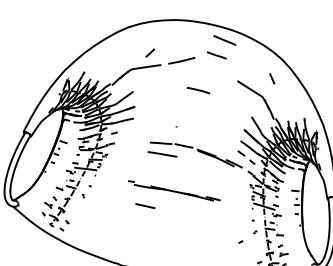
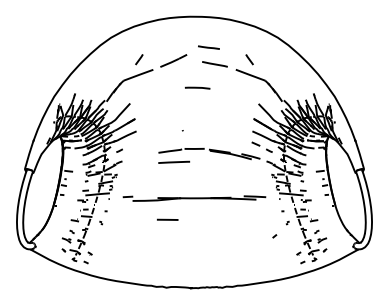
line: (224, 40) -> (214, 64), moved
line: (272, 78) -> (249, 59), moved
part: (174, 191) -> (194, 198), size x1.43

